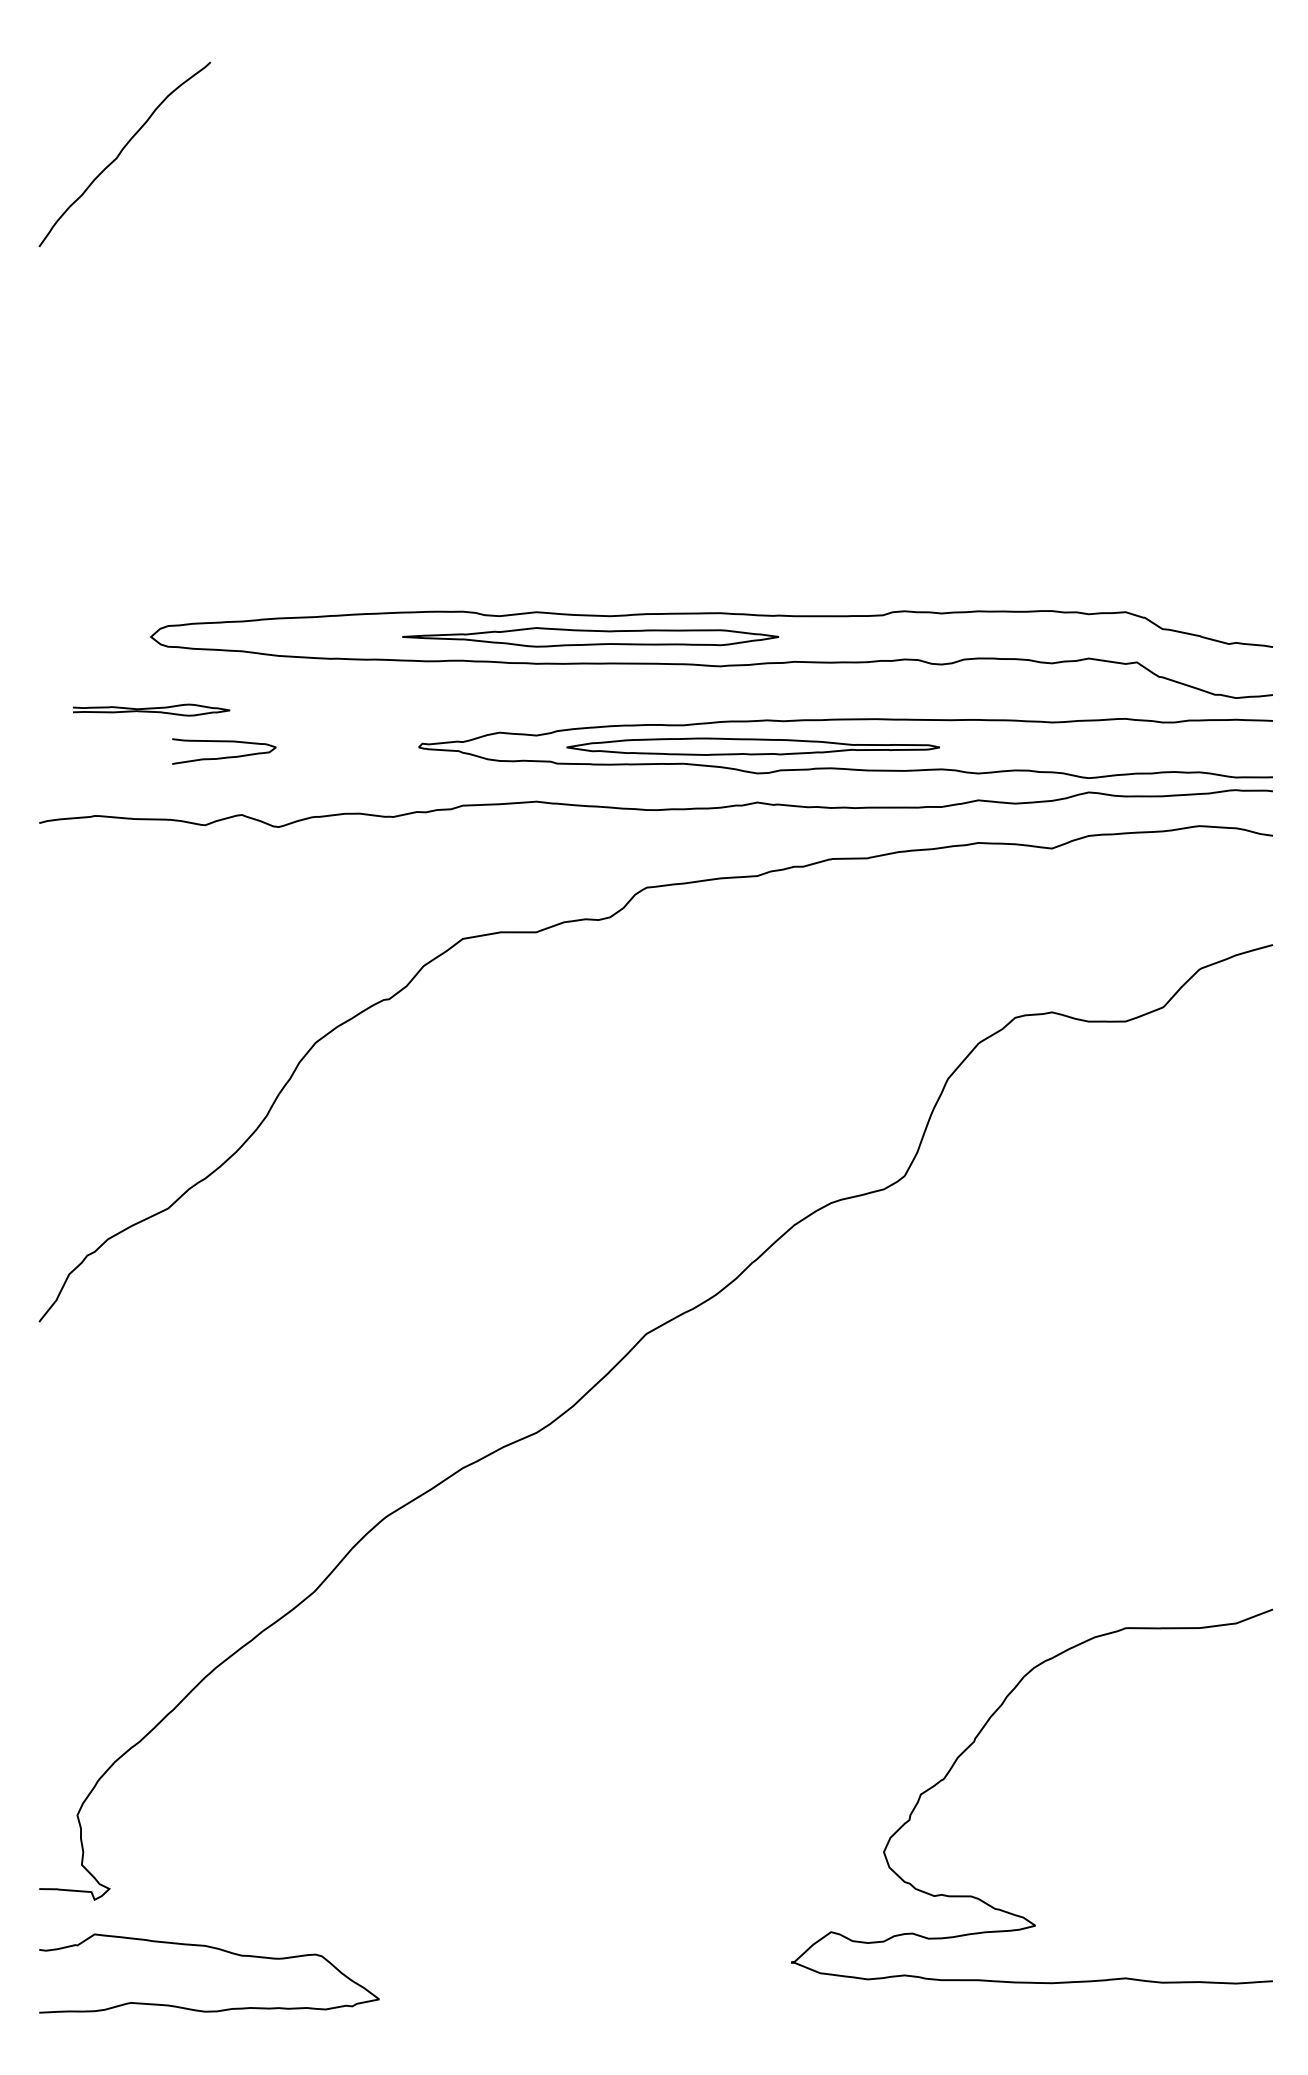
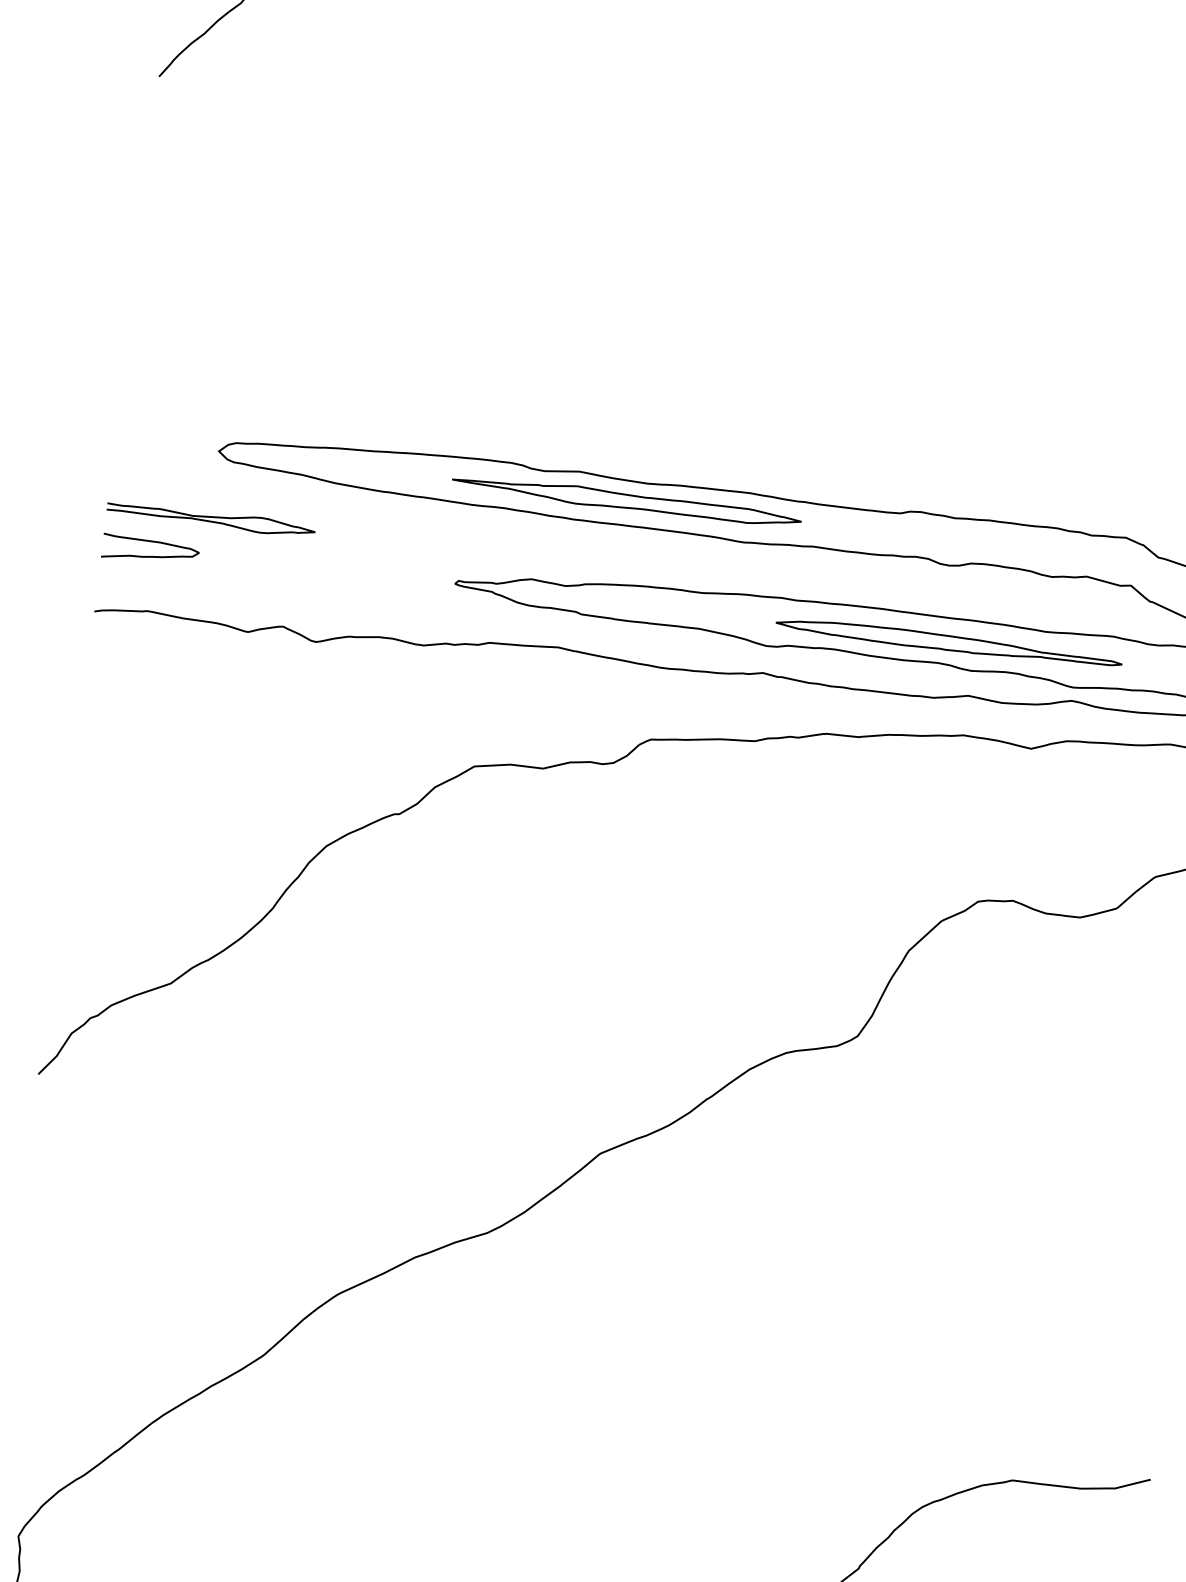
part: (151, 709) -> (211, 518), size x1.43
part: (752, 746) -> (948, 642), moved
curve: (225, 756) -> (151, 555), moved

